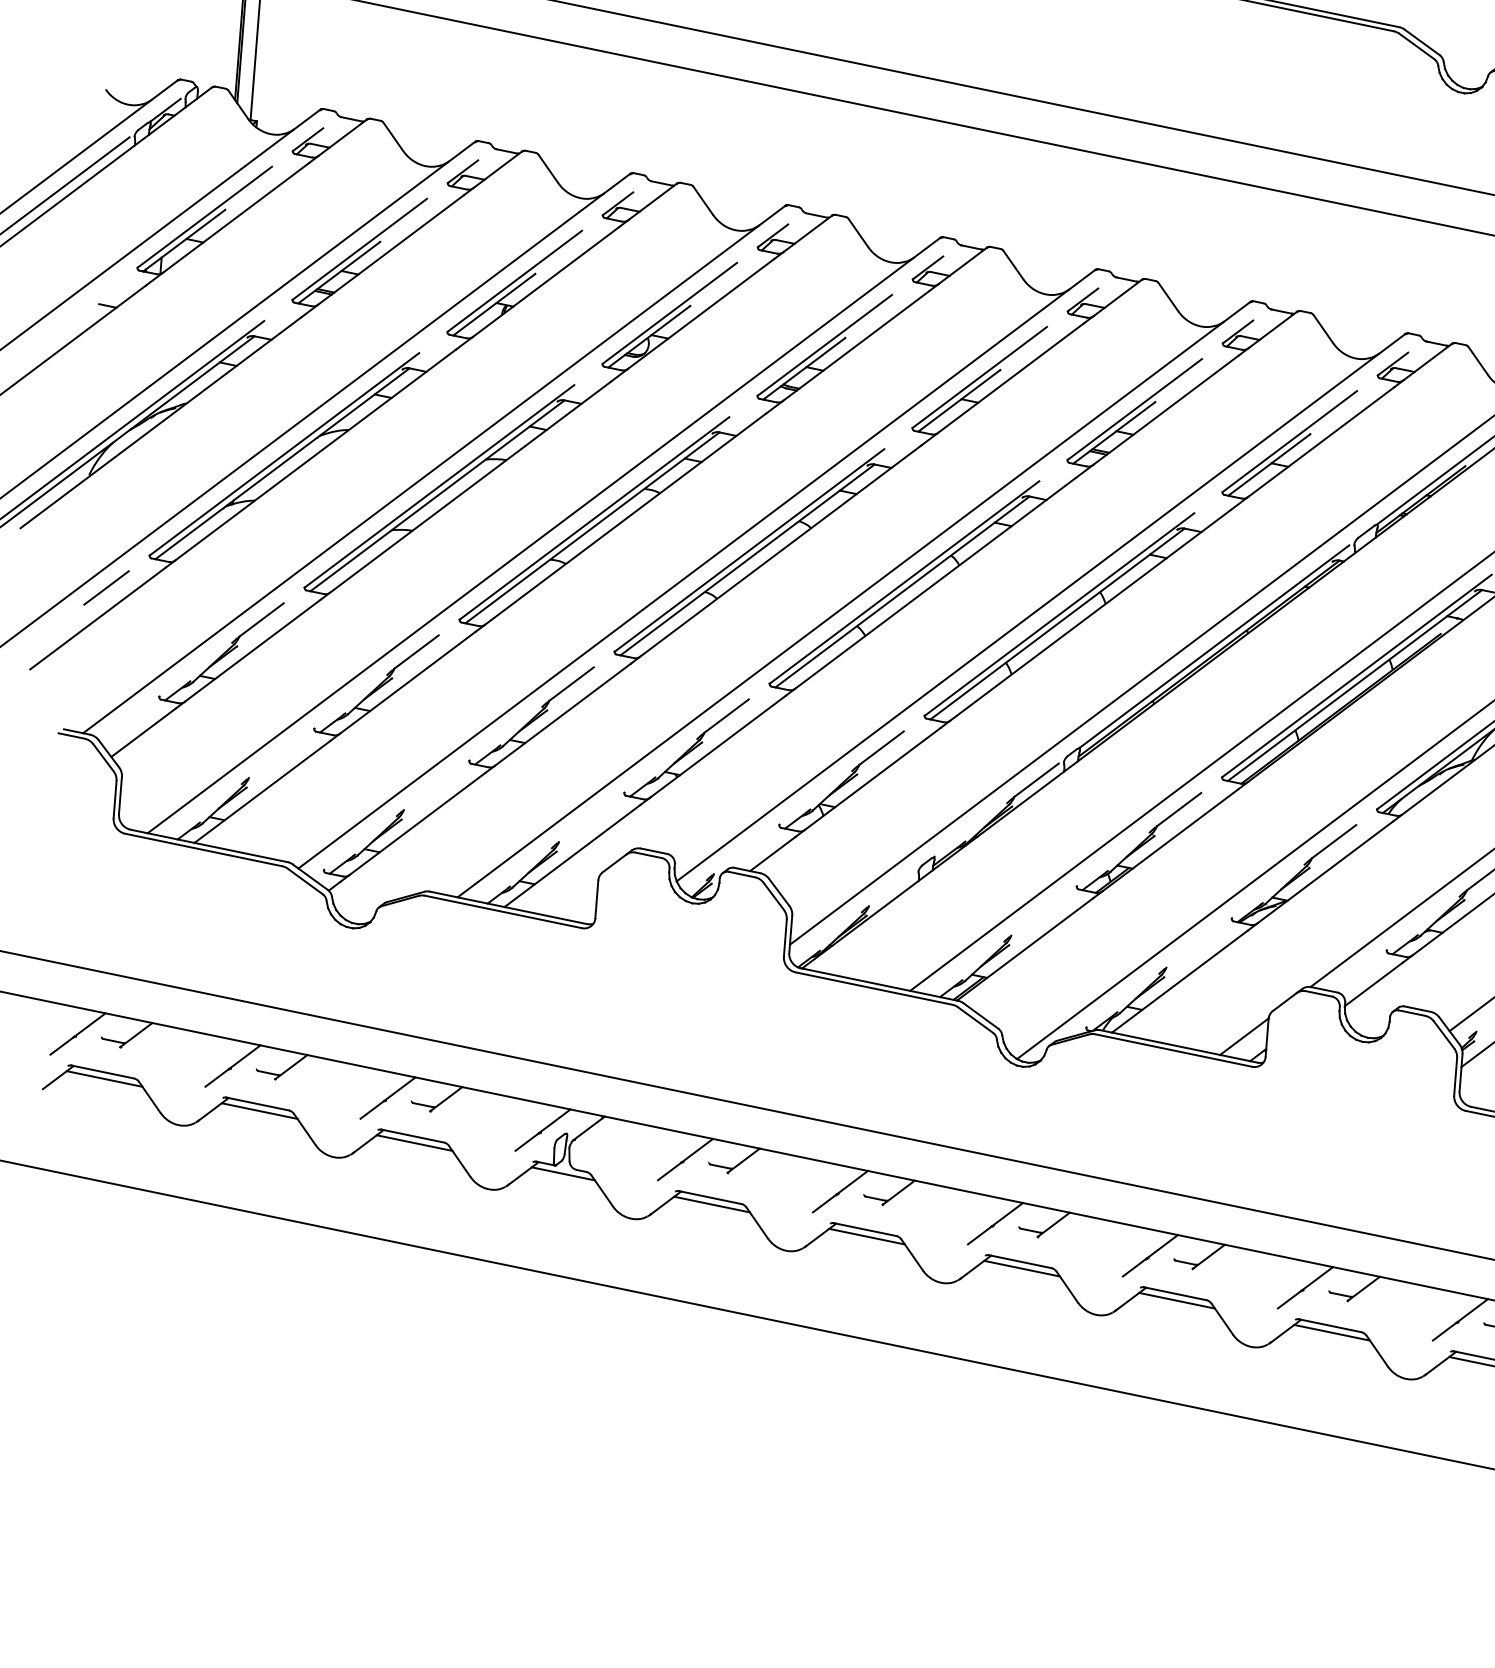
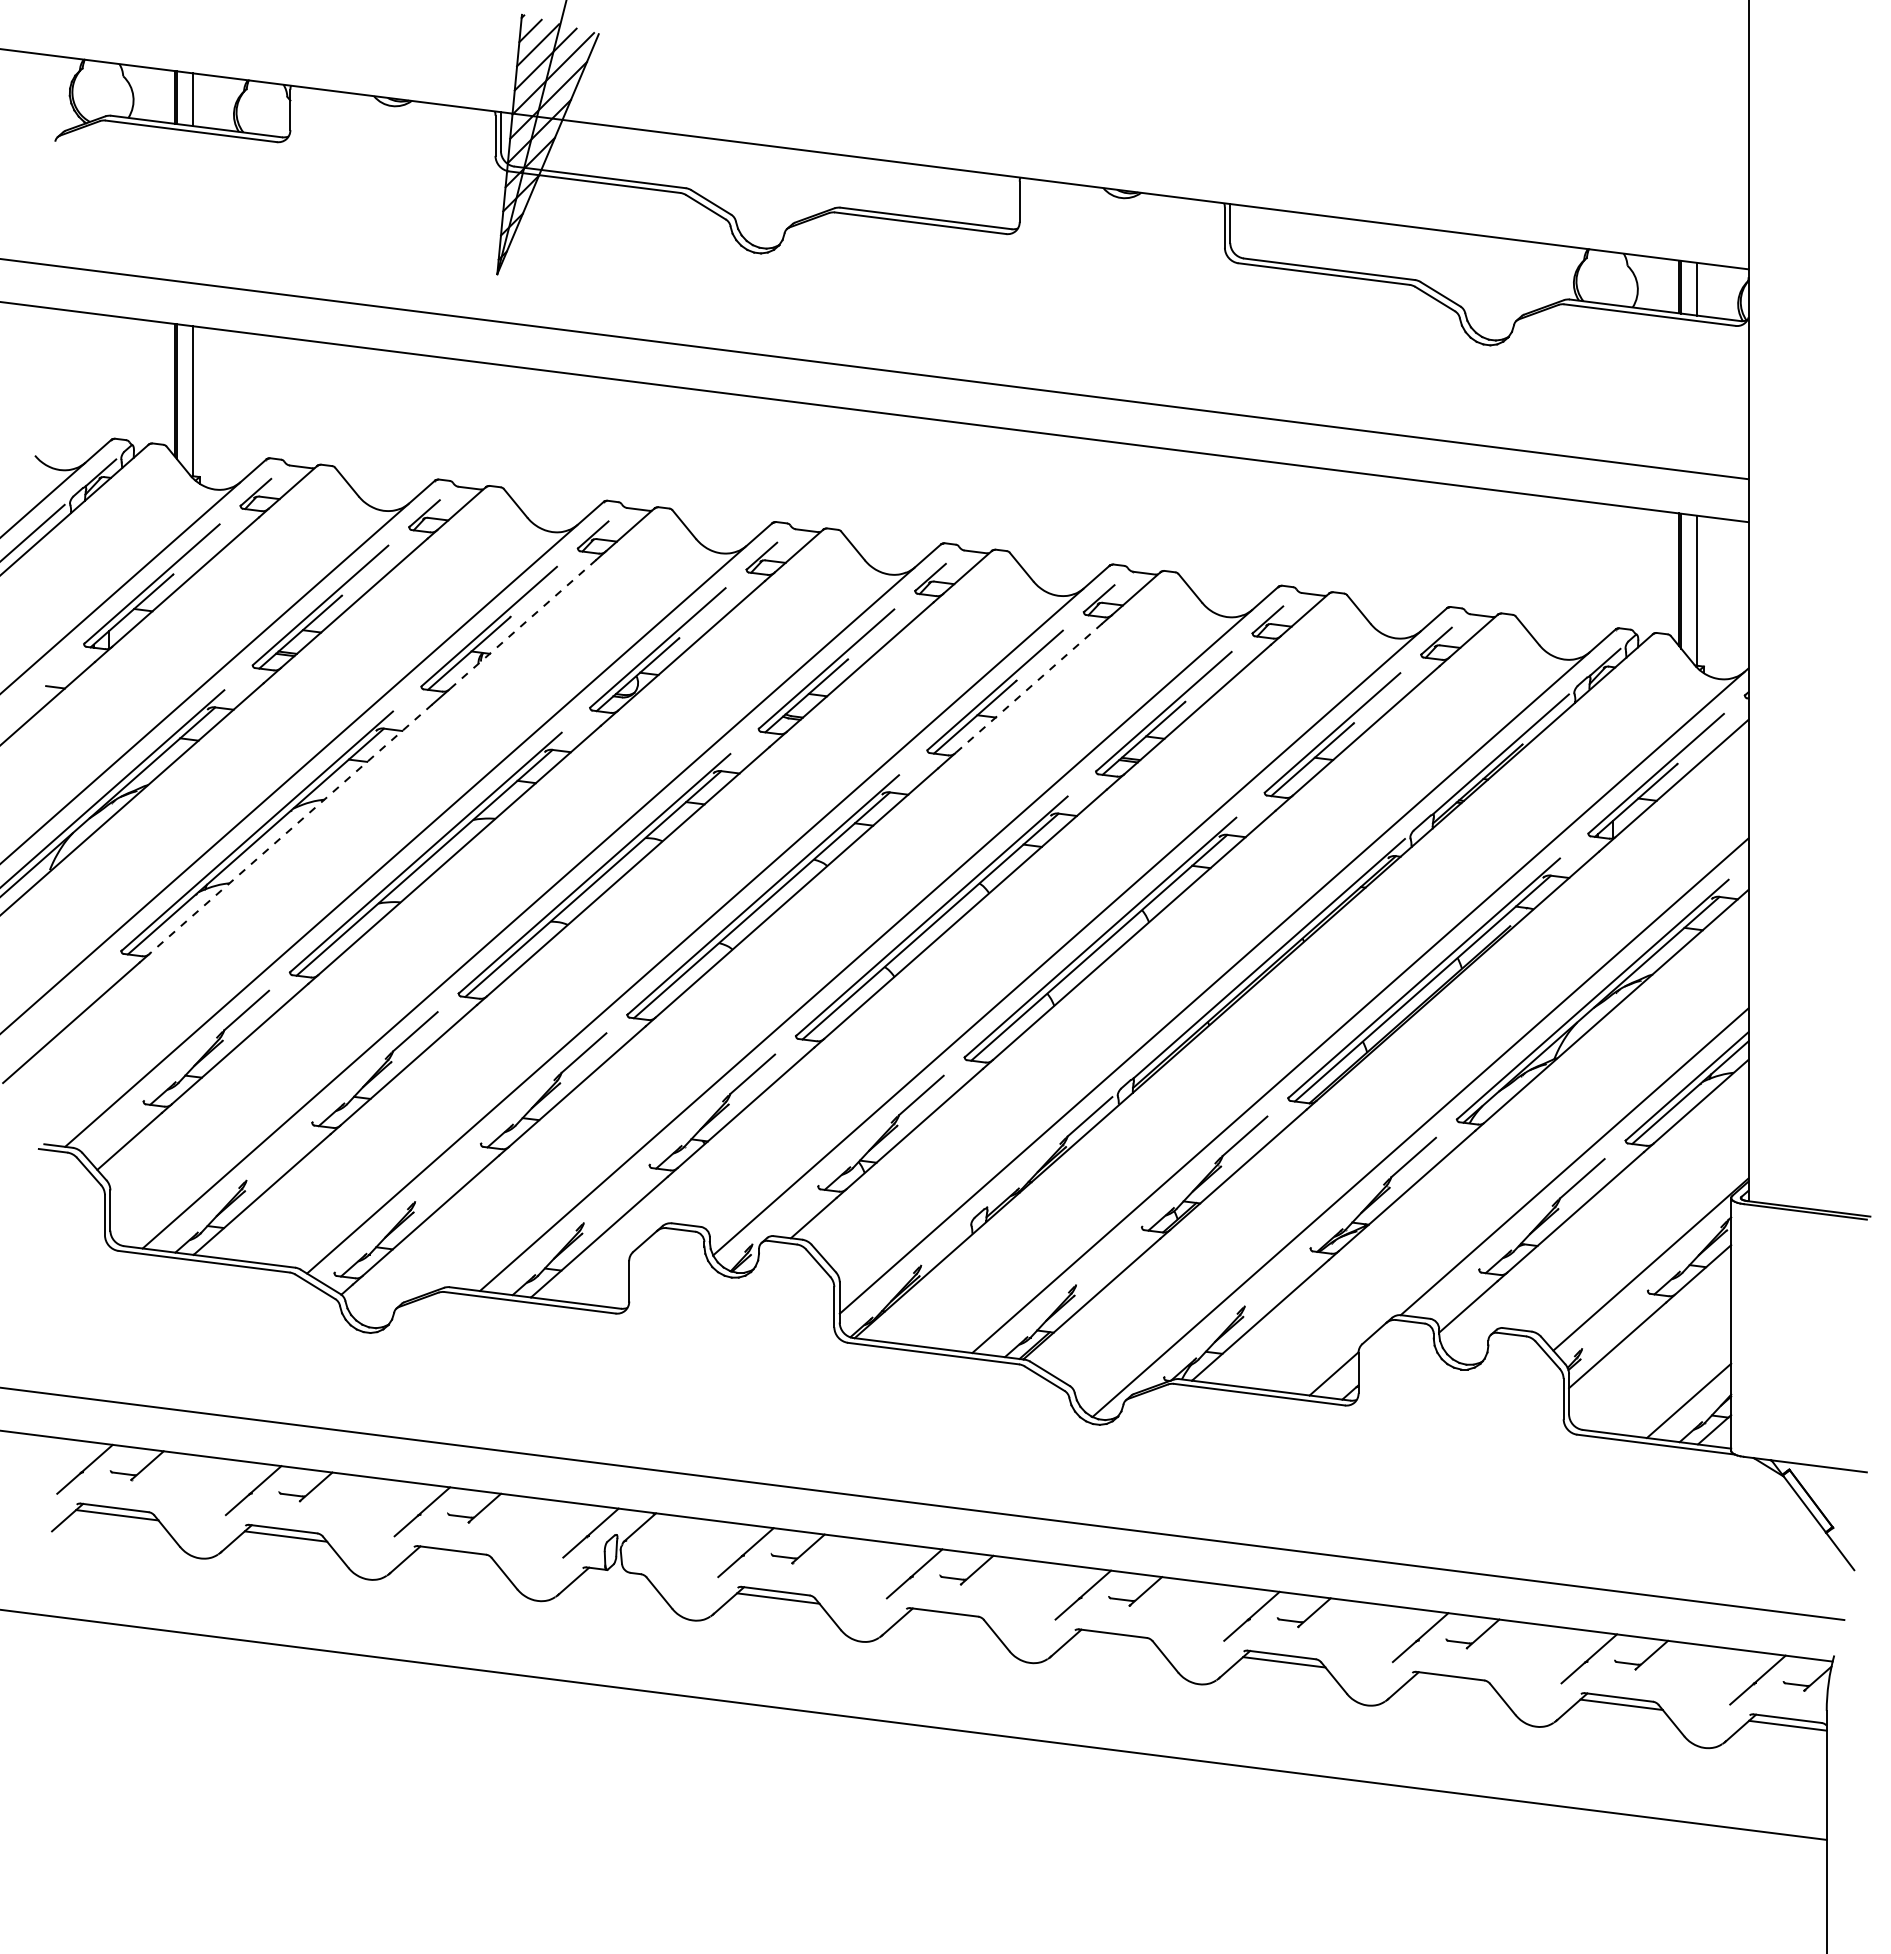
line: (545, 281) -> (522, 624), solid -> dashed
line: (1010, 378) -> (1028, 688), solid -> dashed
line: (315, 455) -> (290, 829), solid -> dashed
line: (106, 588) -> (77, 989), removed
line: (414, 1142) -> (454, 1557), removed
line: (563, 1173) -> (616, 1577), removed
line: (866, 1236) -> (946, 1619), removed
line: (1022, 1268) -> (1115, 1640), removed
line: (1331, 1332) -> (1452, 1683), removed

